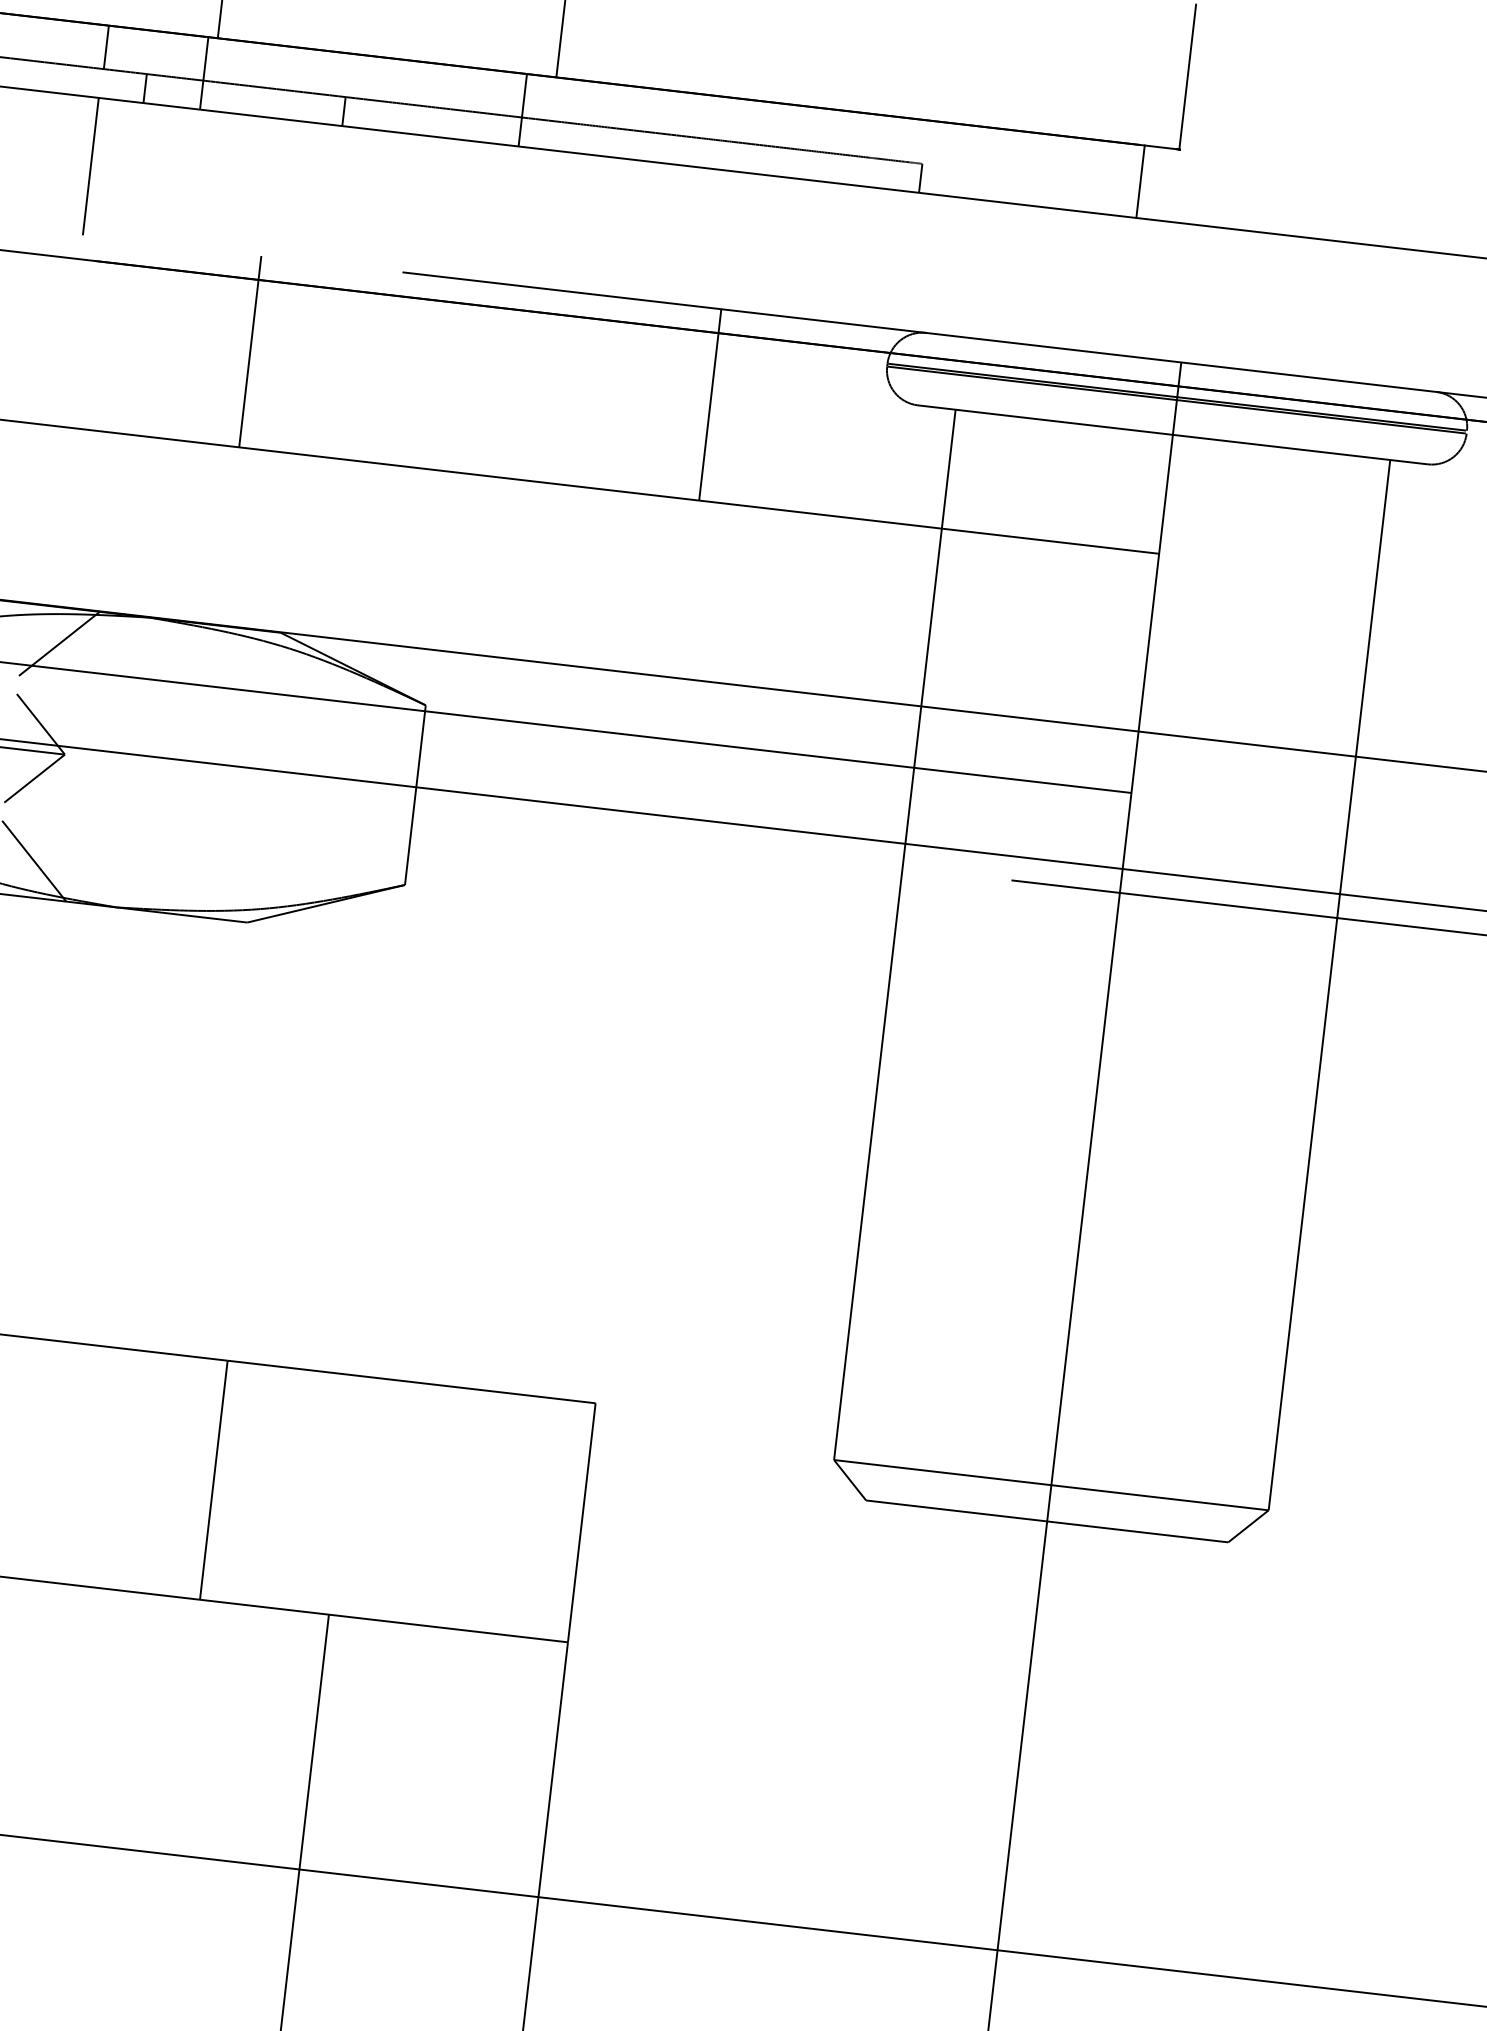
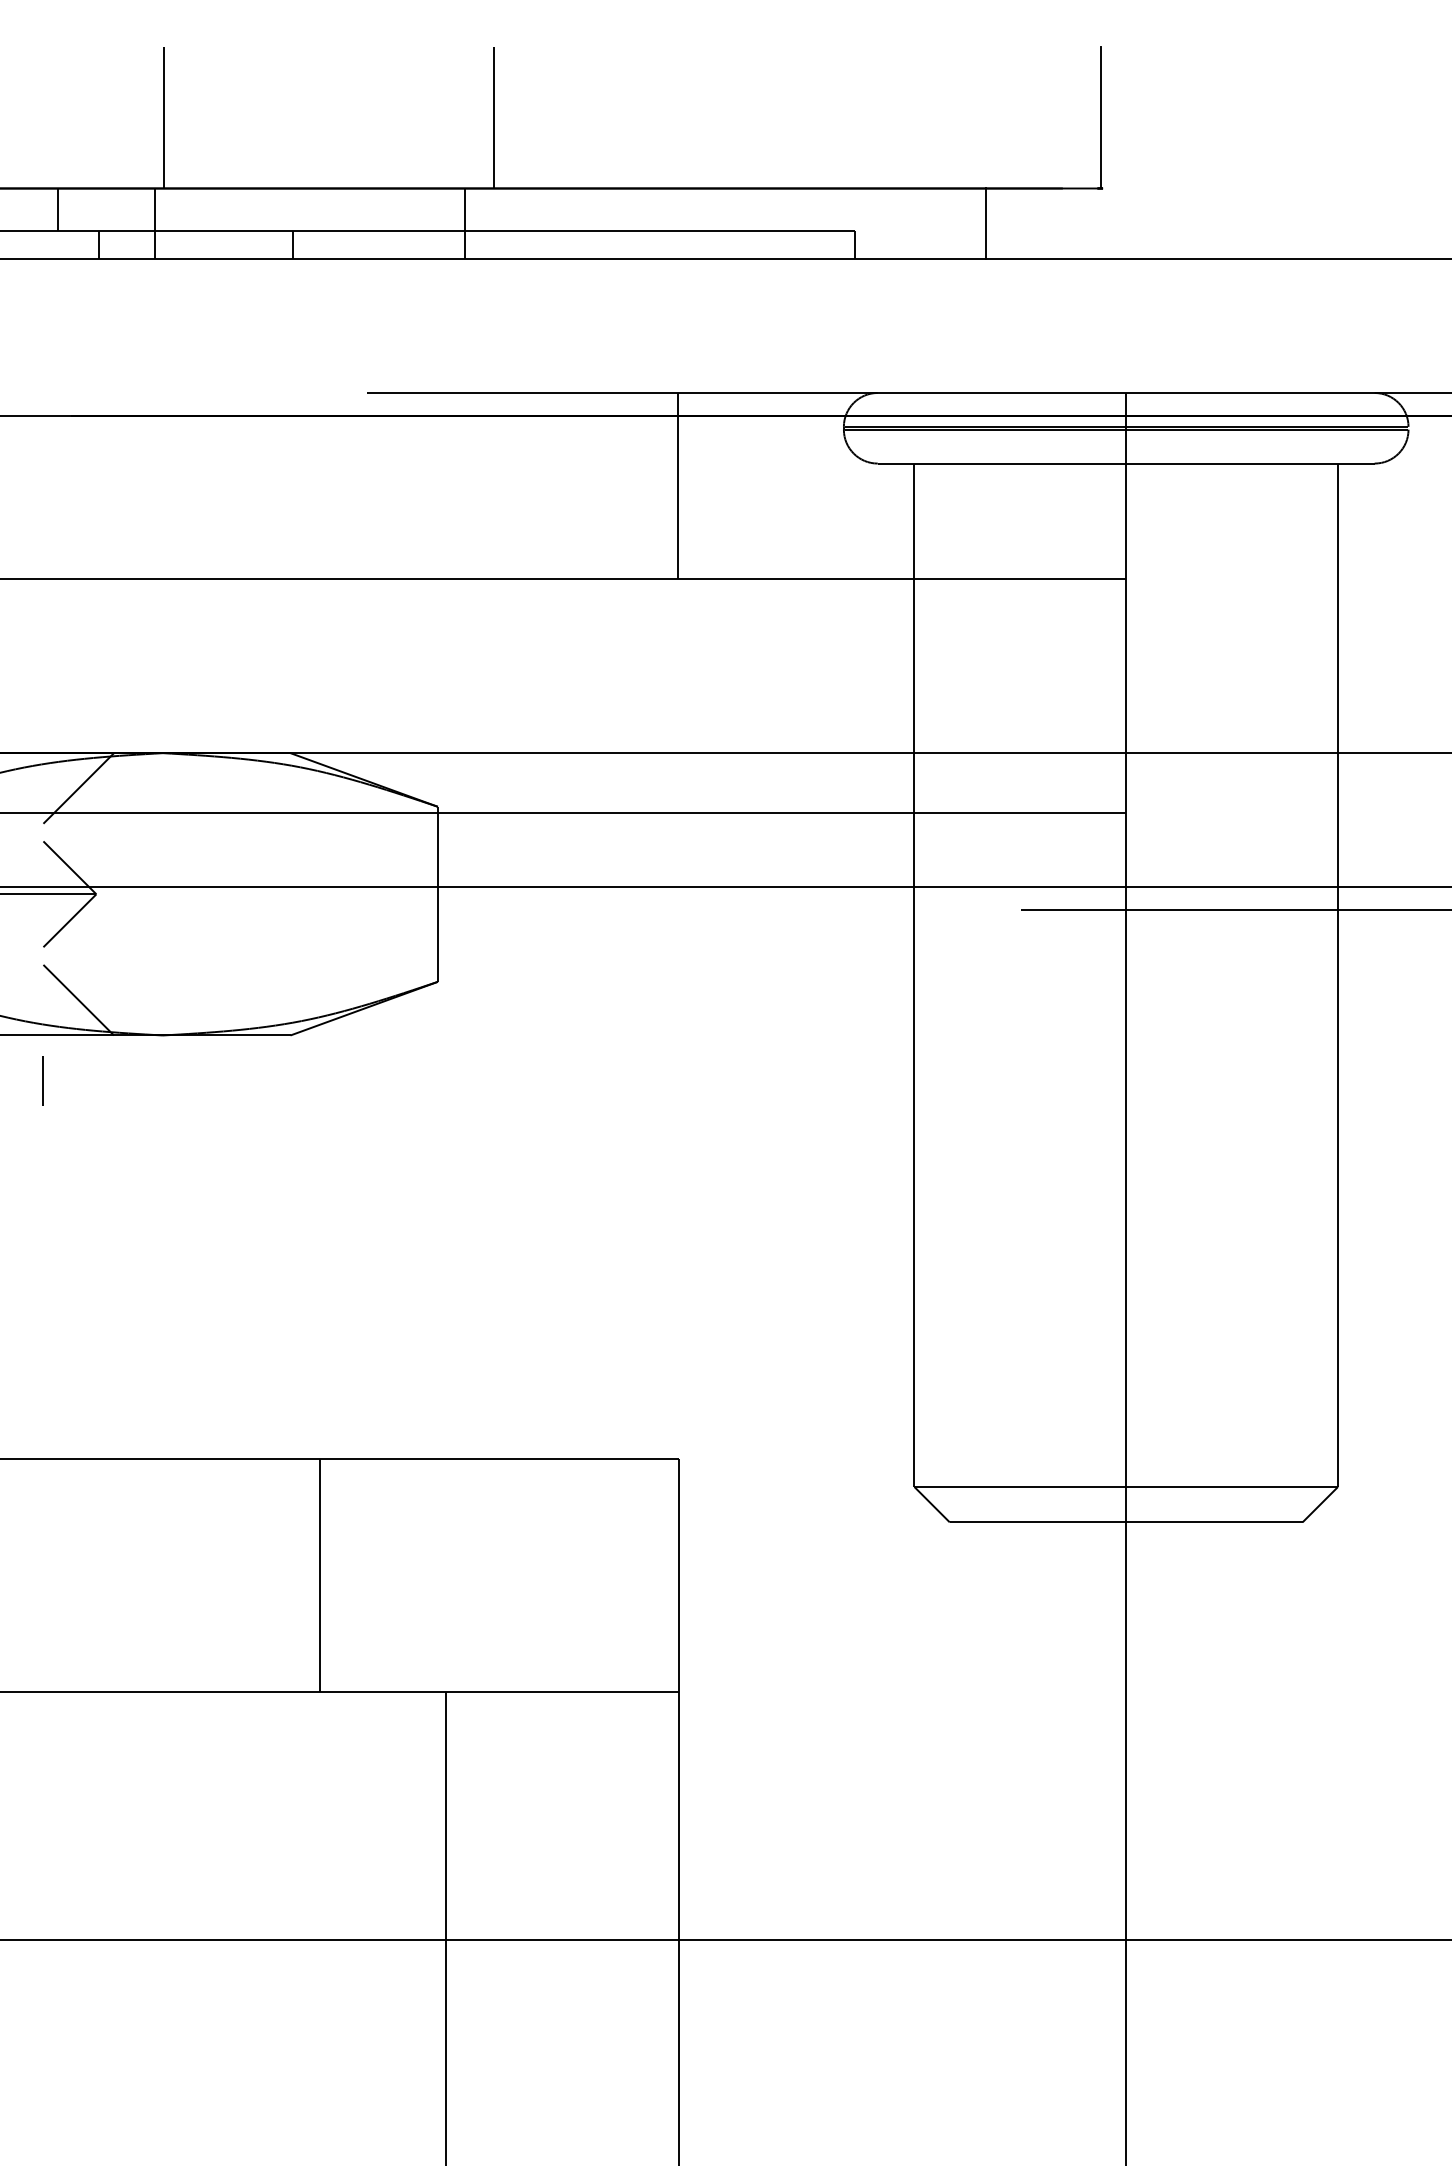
line: (90, 167) -> (55, 326), removed
line: (1140, 181) -> (985, 223), moved
line: (249, 351) -> (229, 486), removed

